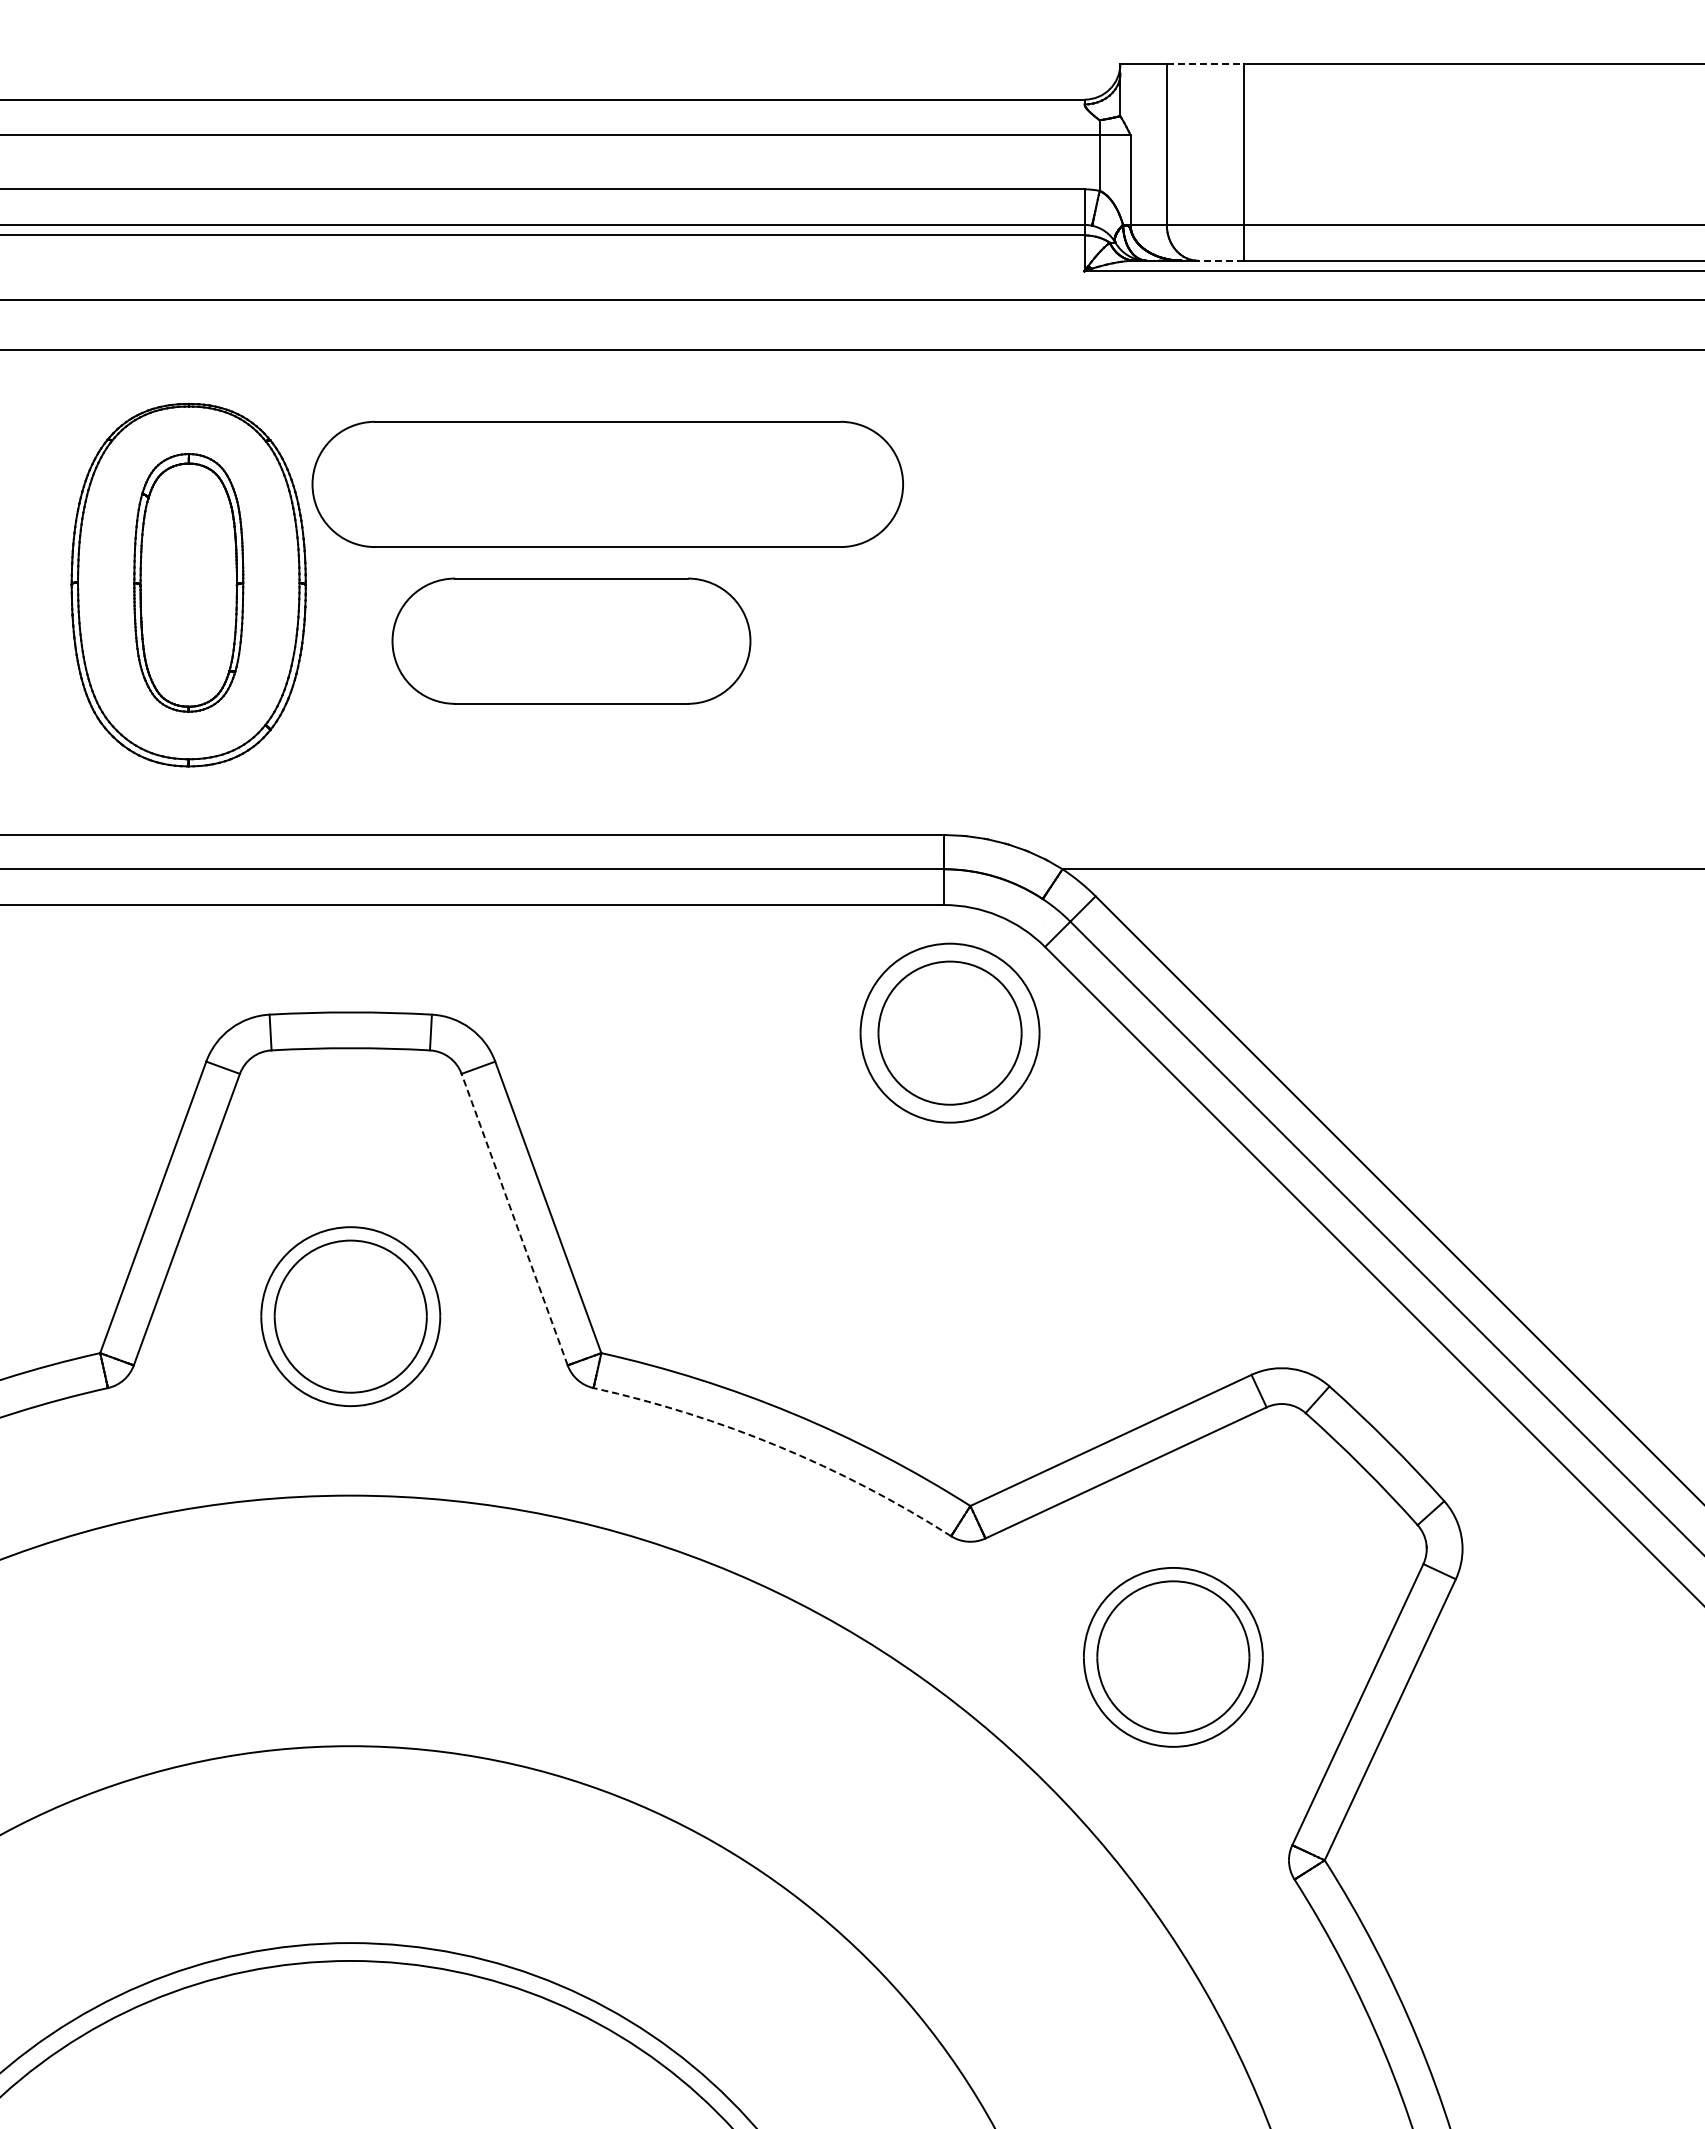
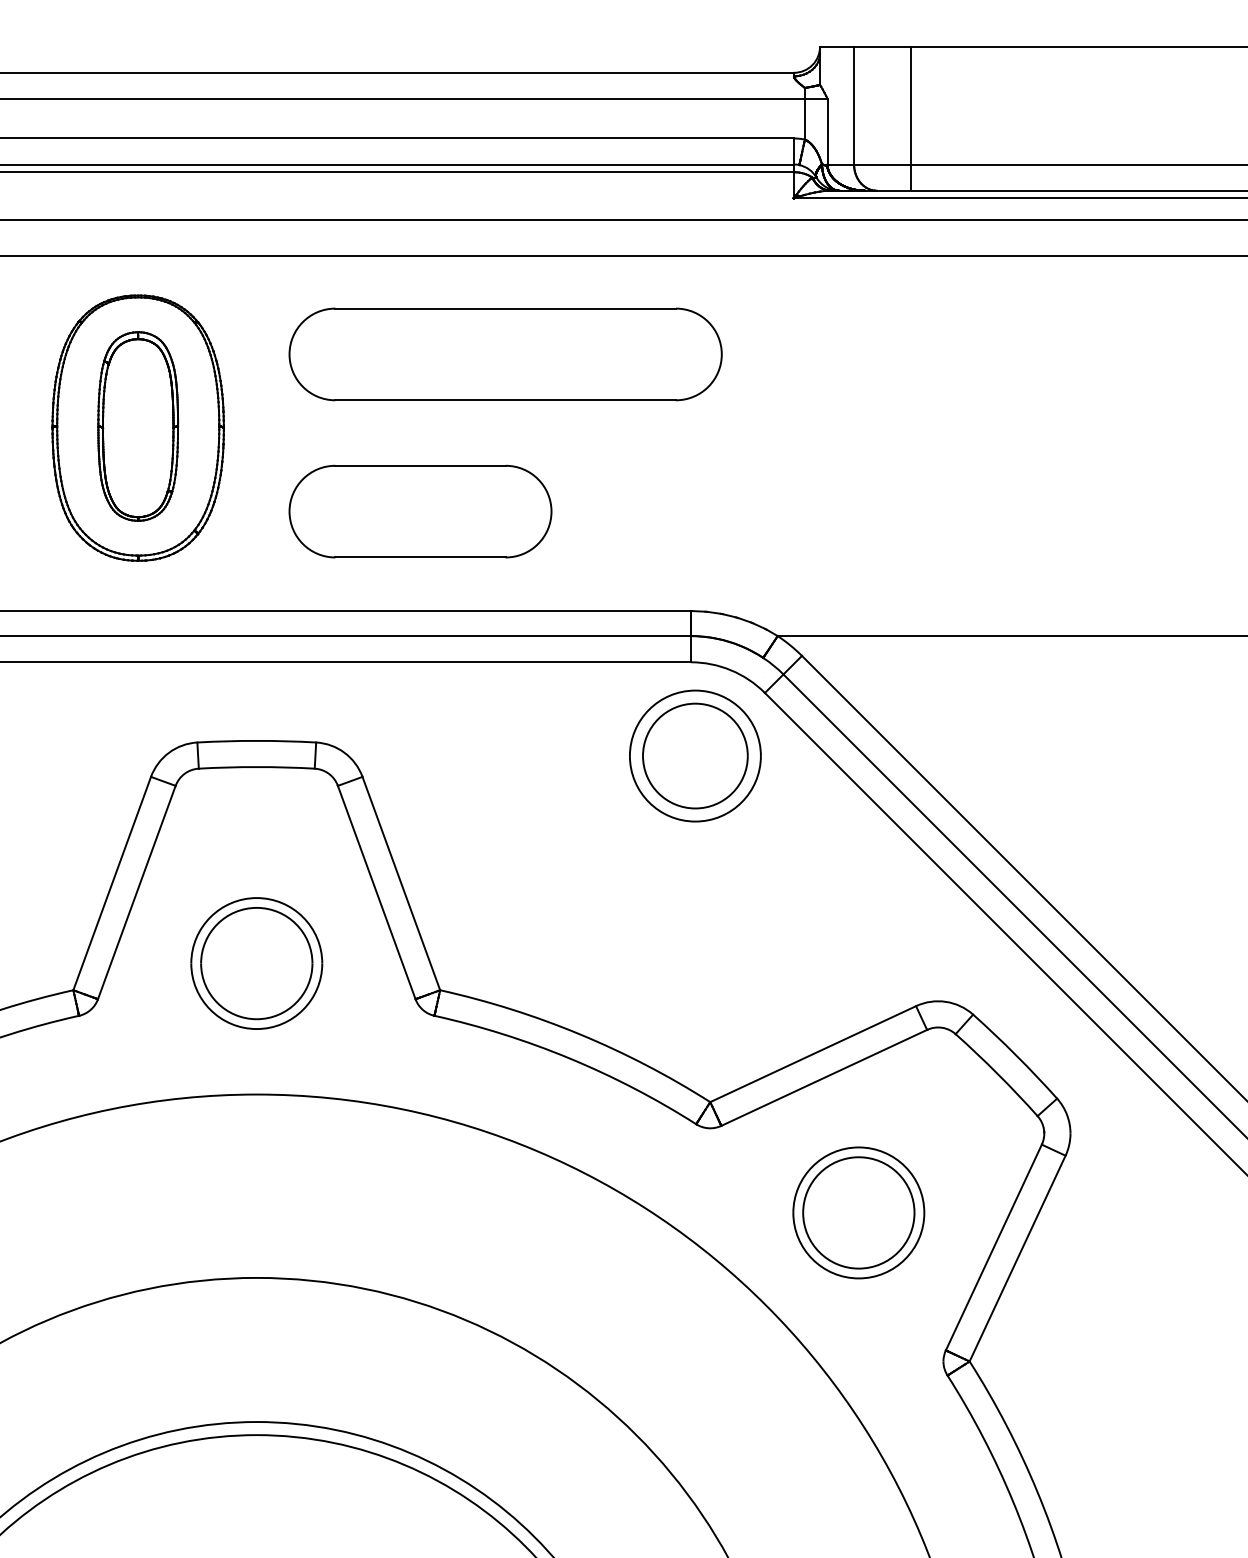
line: (1205, 63) -> (882, 46), dashed -> solid
line: (1220, 260) -> (893, 190), dashed -> solid
part: (607, 483) -> (505, 353), moved
part: (571, 640) -> (420, 511), moved
line: (514, 1219) -> (376, 892), dashed -> solid
arc: (778, 1446) -> (569, 1058), dashed -> solid

